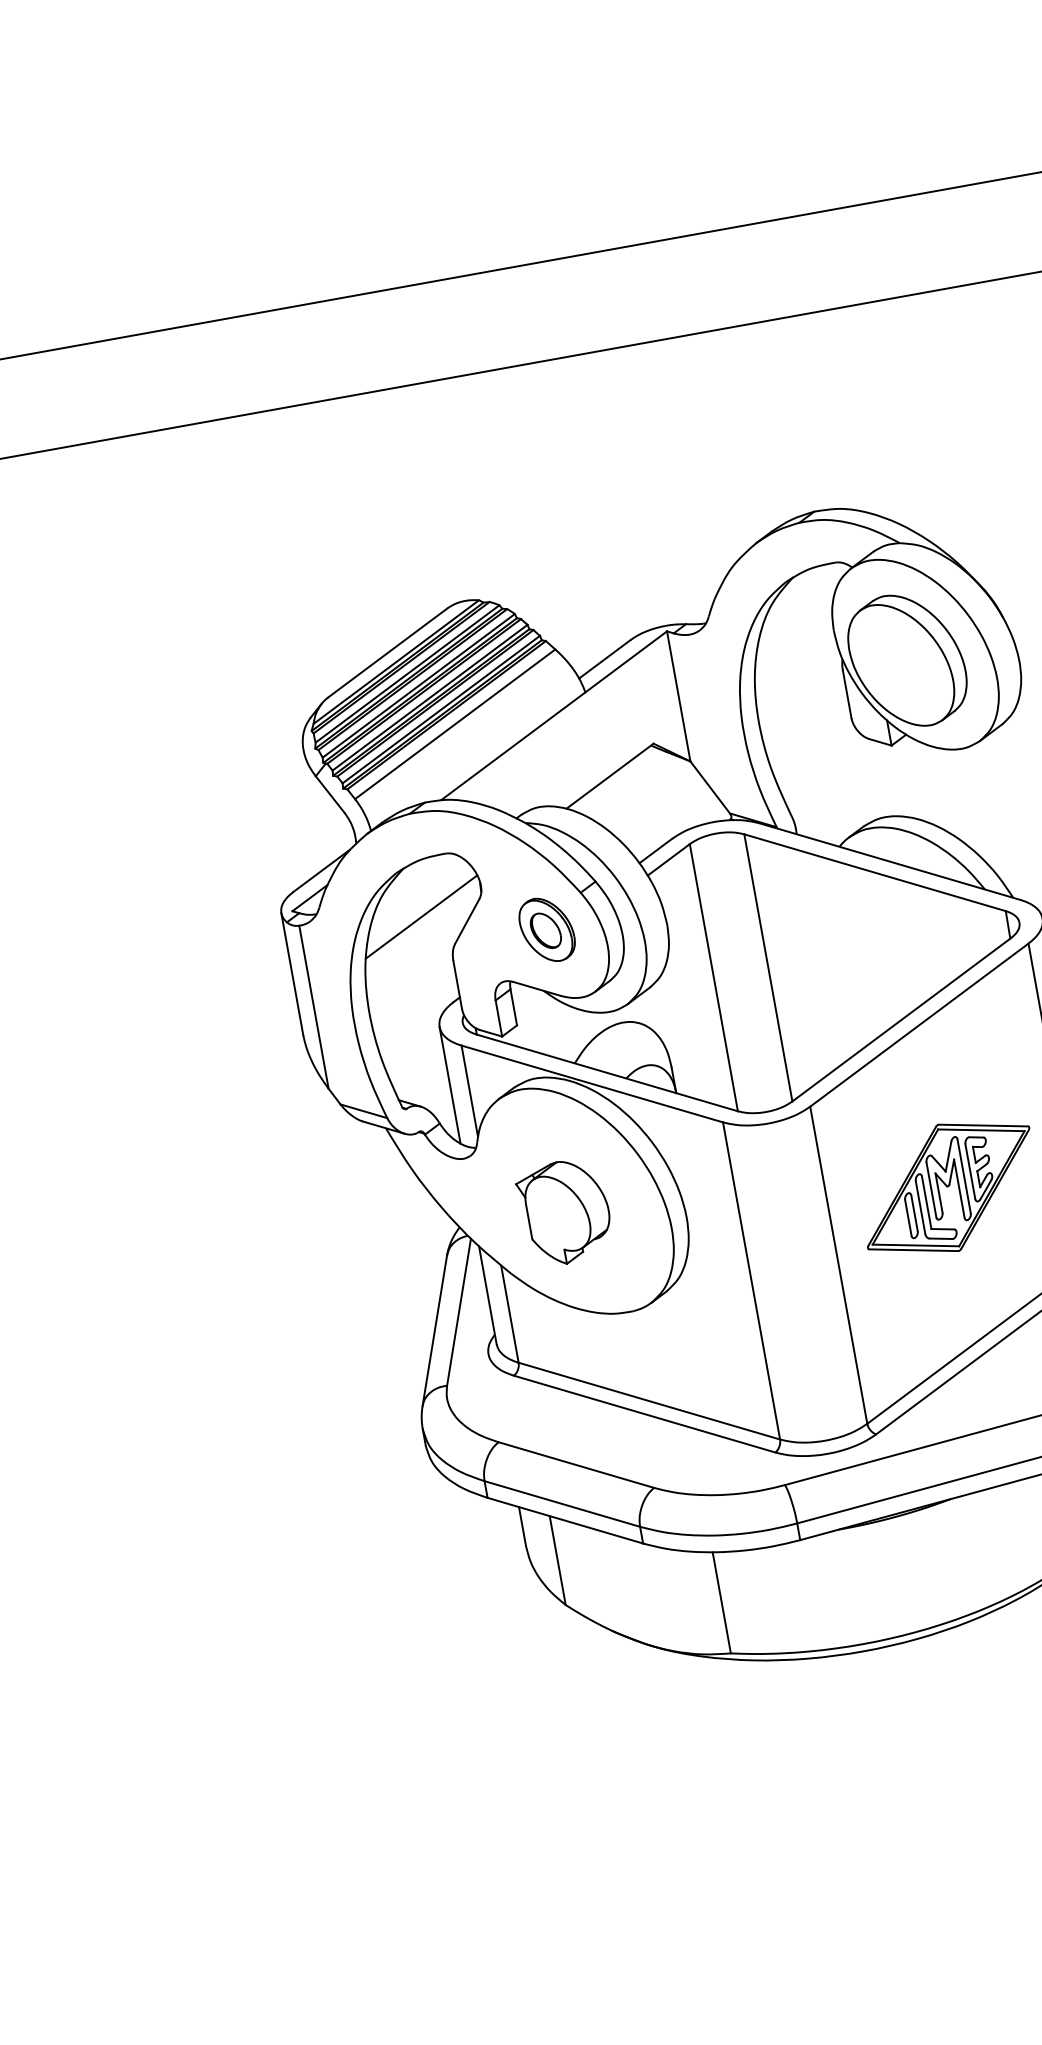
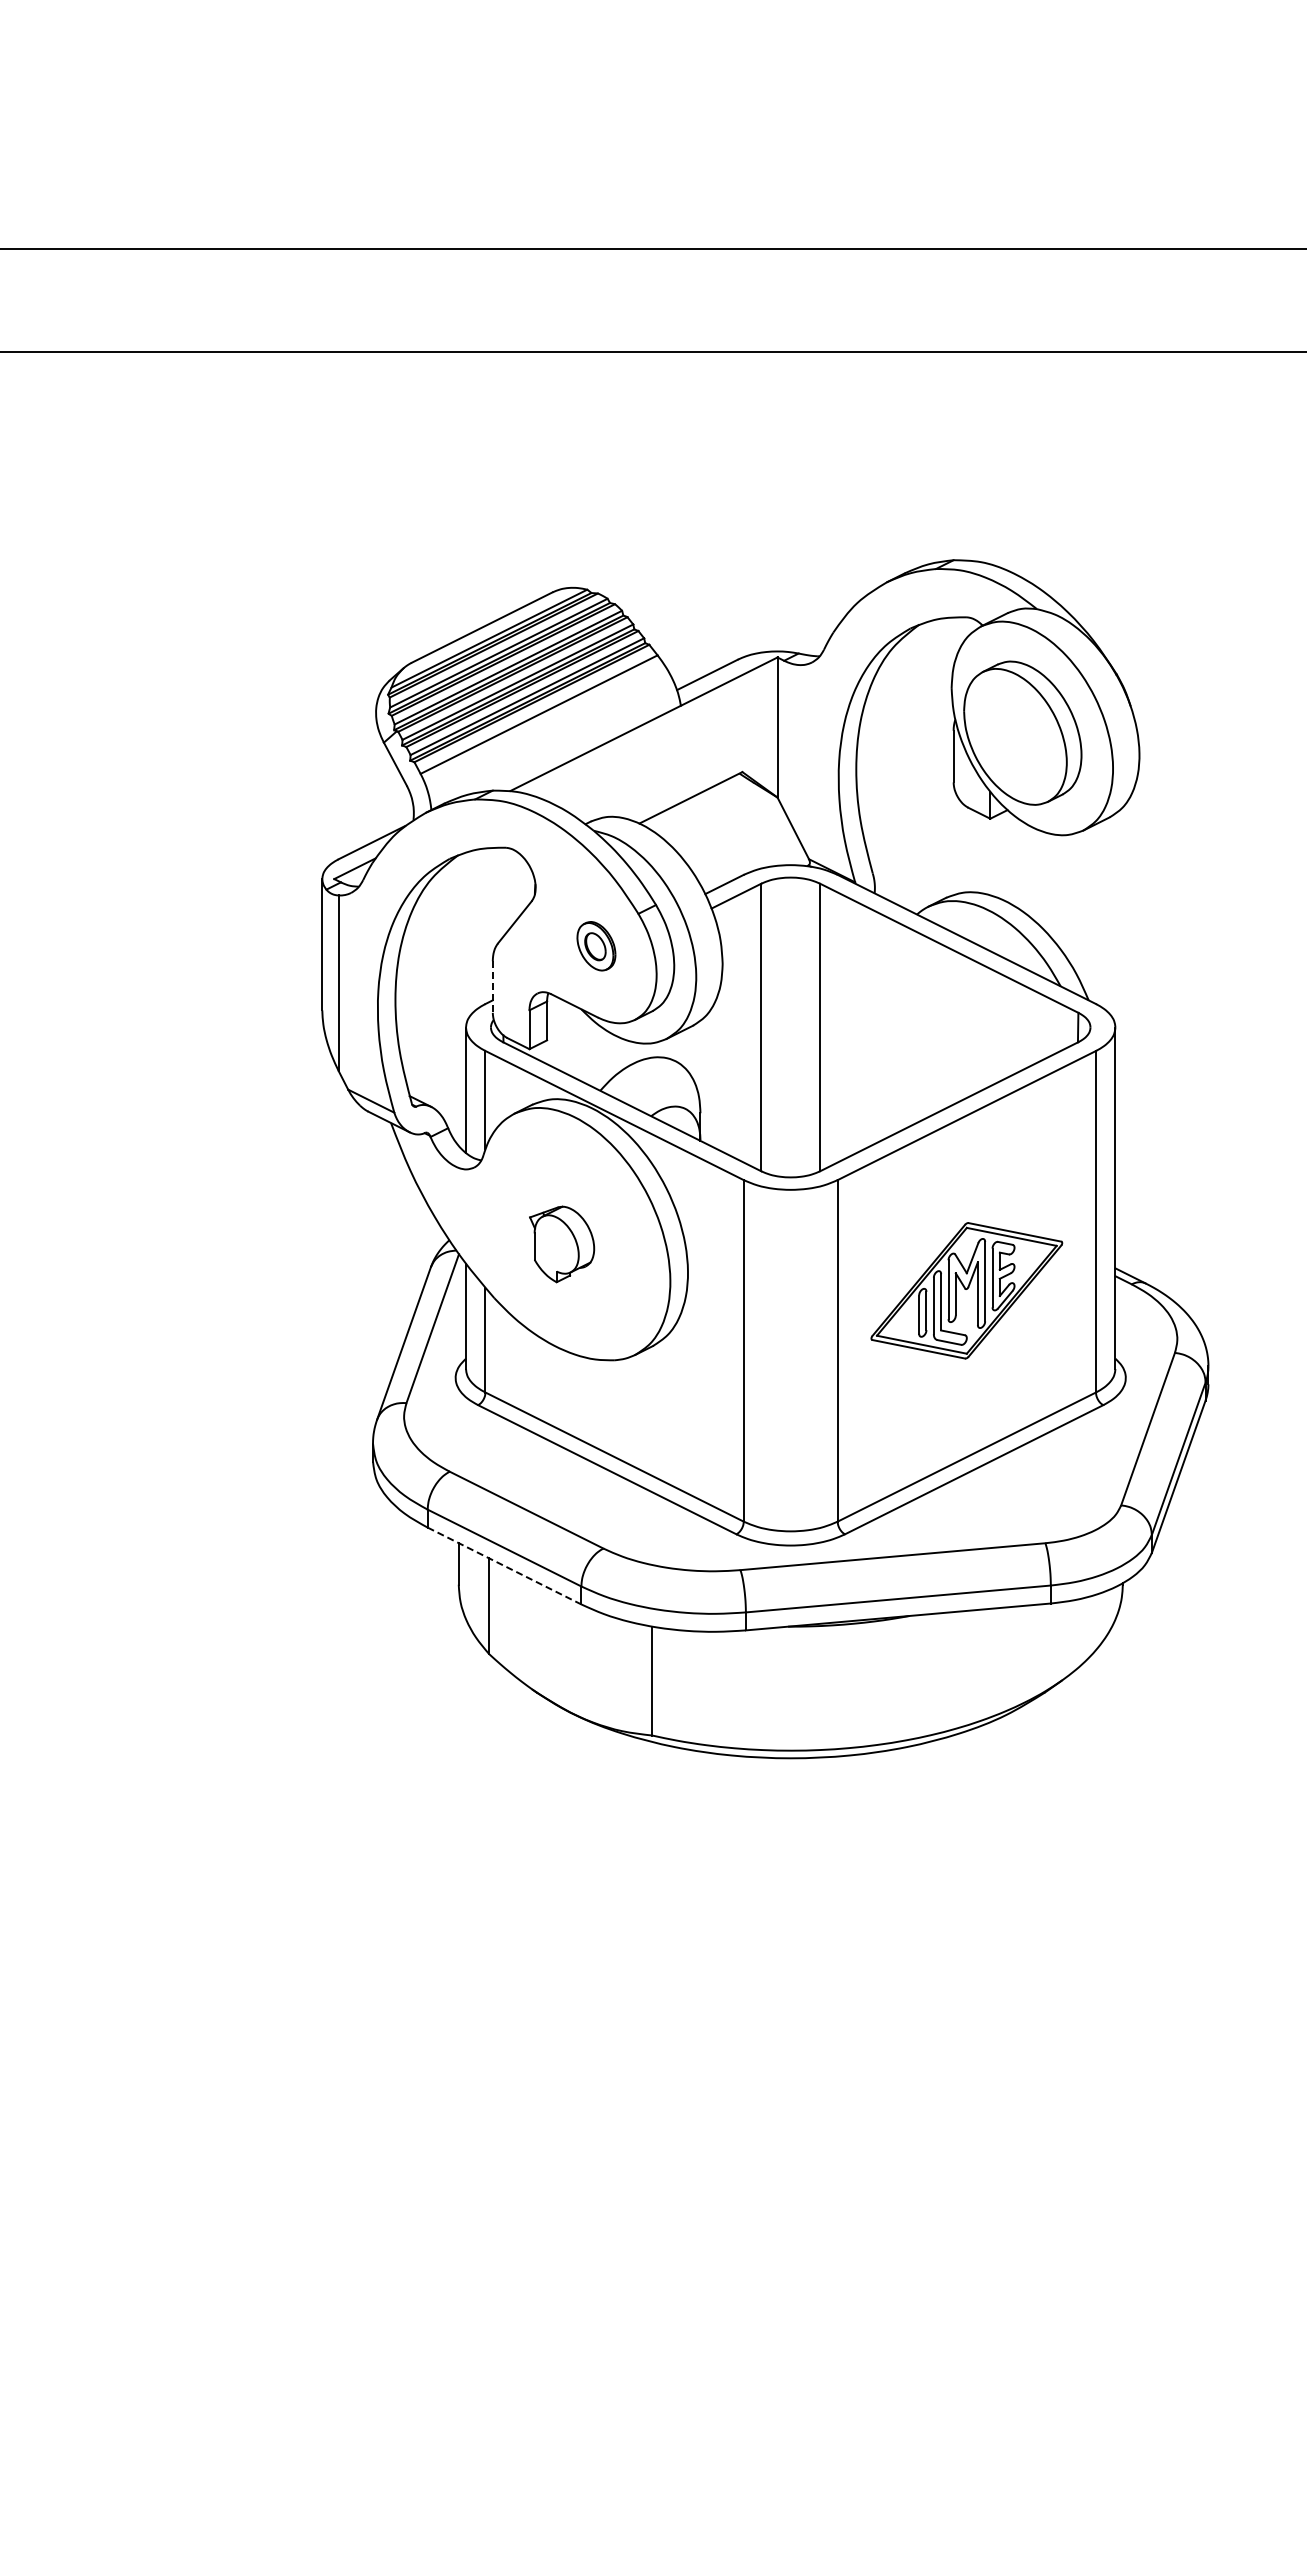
line: (421, 917) -> (467, 909), removed
part: (547, 929) -> (596, 945), size x0.7
line: (457, 985) -> (492, 987), solid -> dashed
part: (564, 1212) -> (561, 1244), size x0.7
line: (565, 1521) -> (504, 1566), solid -> dashed

